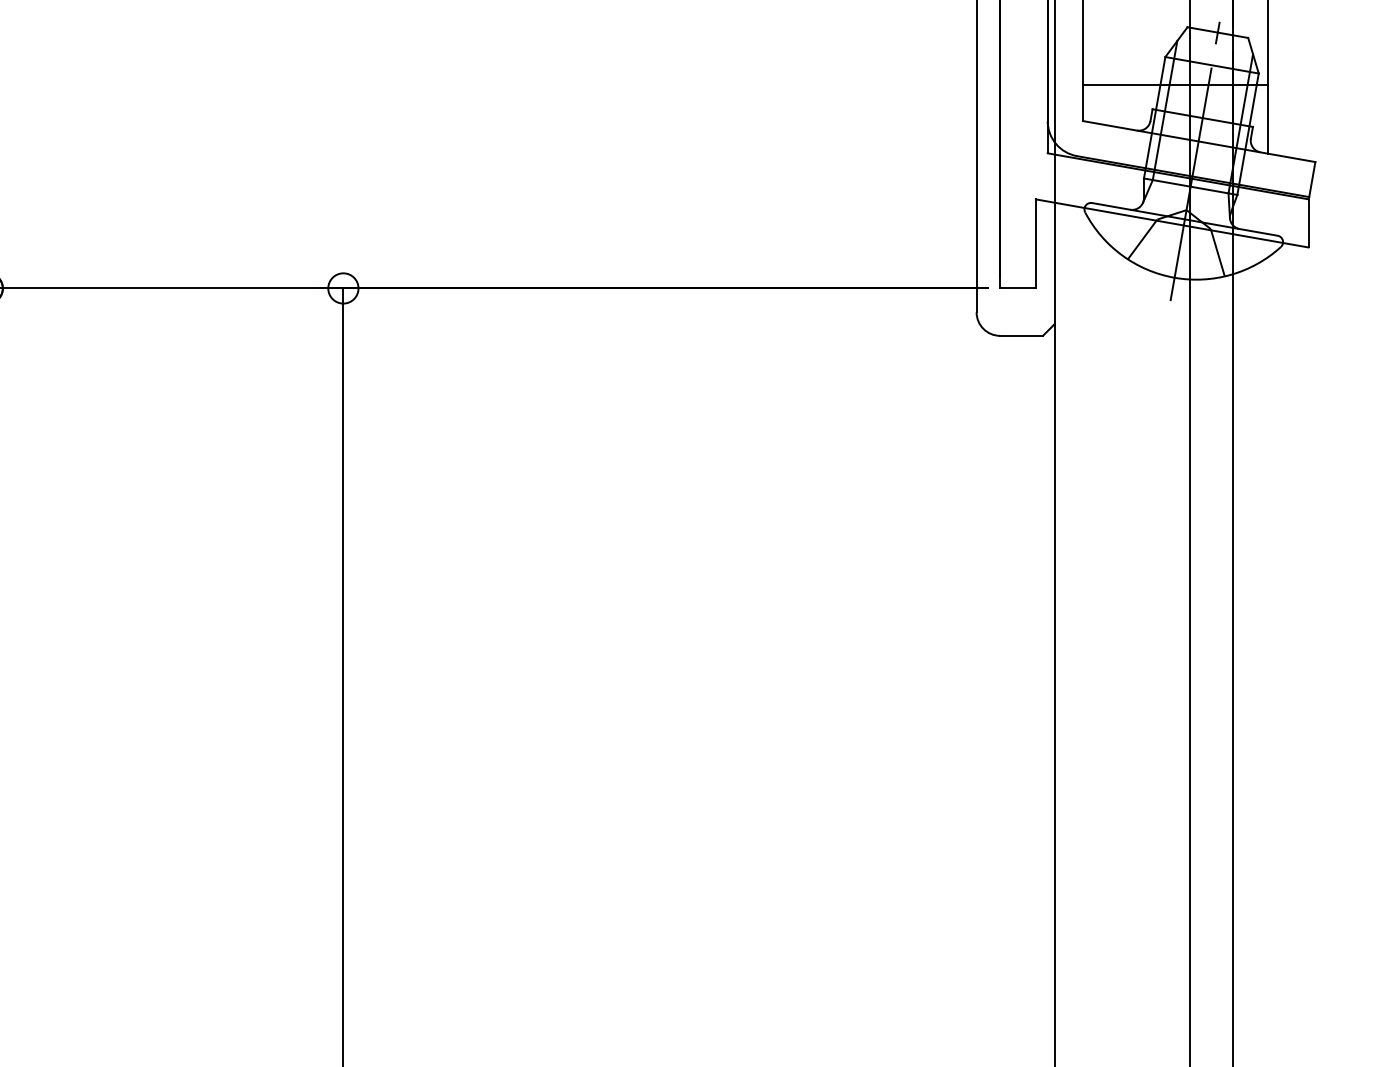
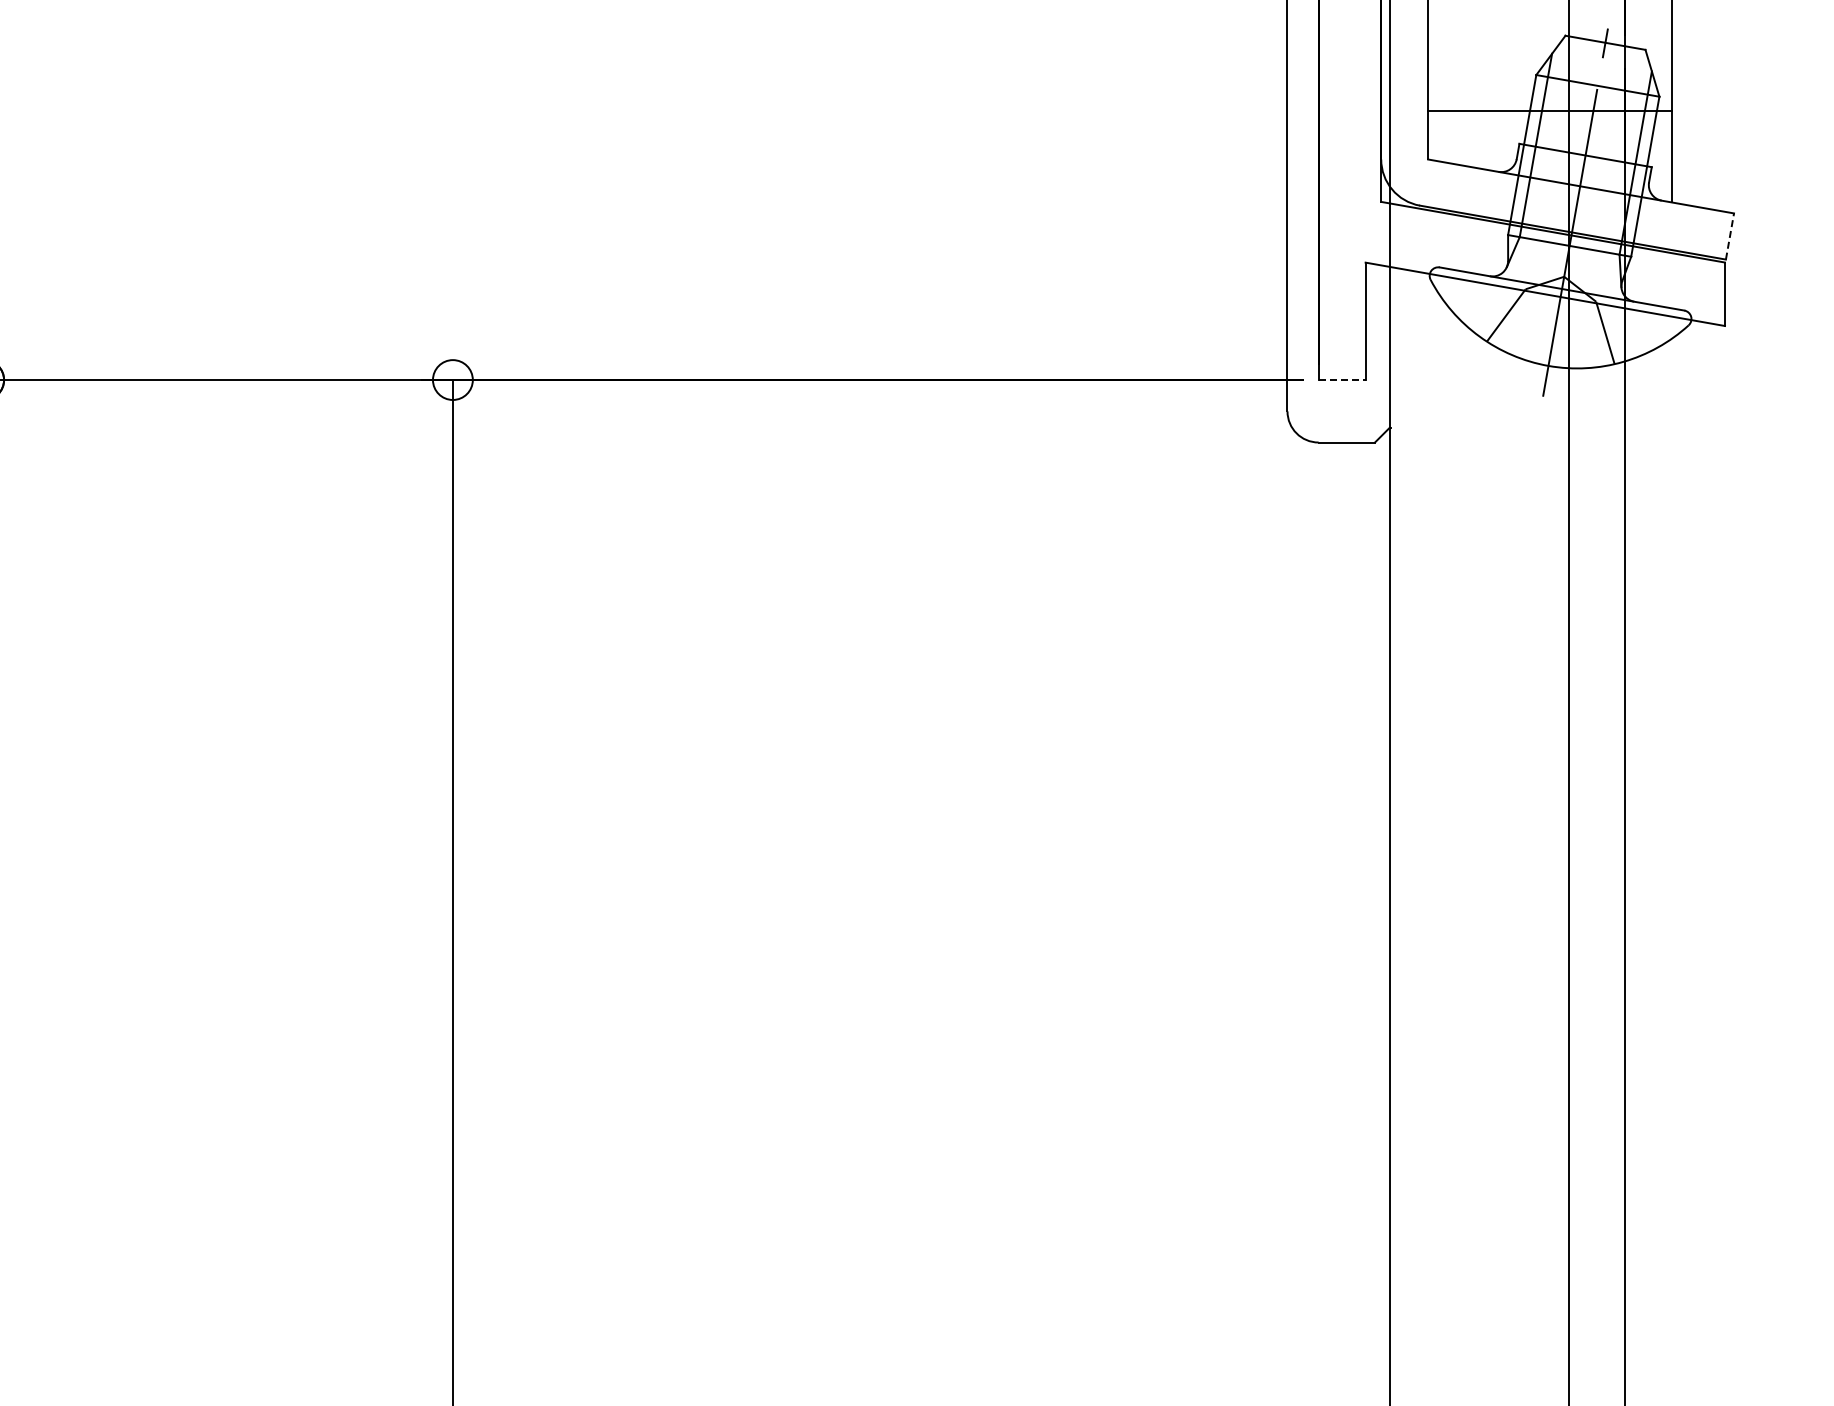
line: (1312, 179) -> (1730, 236), solid -> dashed
line: (1018, 288) -> (1342, 380), solid -> dashed

